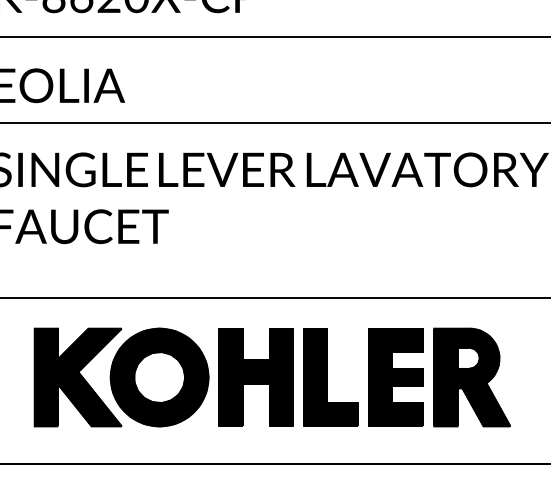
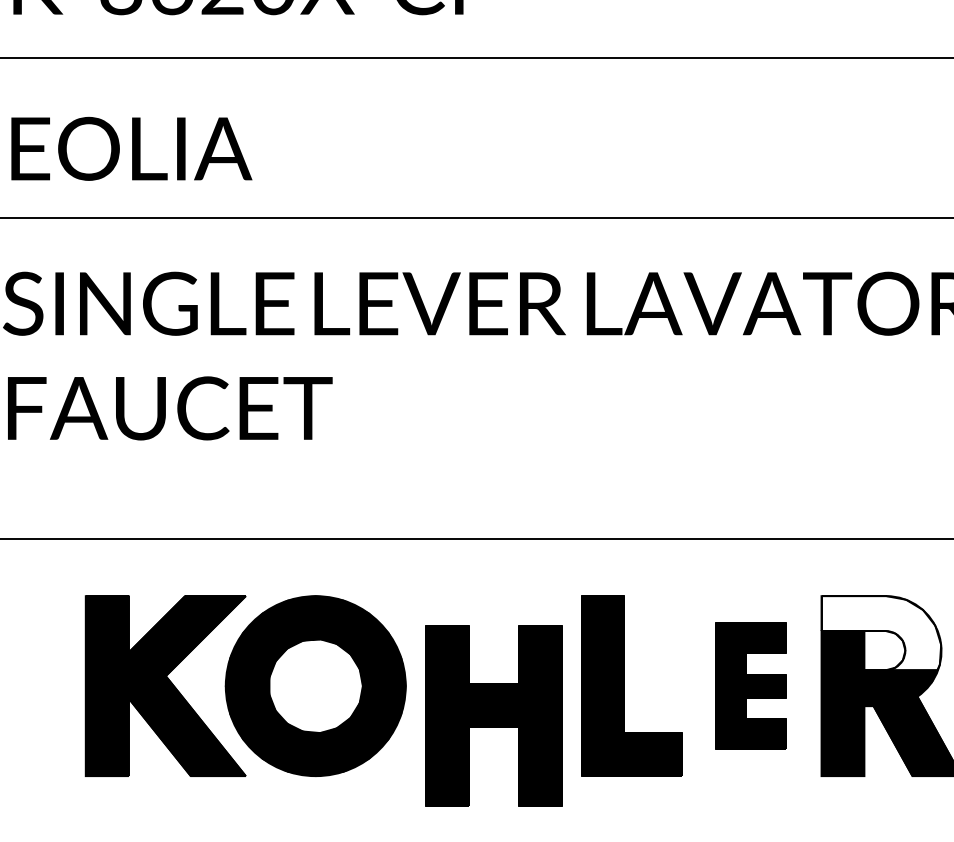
fill: (466, 348) -> (880, 632), removed
part: (255, 377) -> (492, 715), moved
part: (395, 377) -> (750, 686), size x0.7

